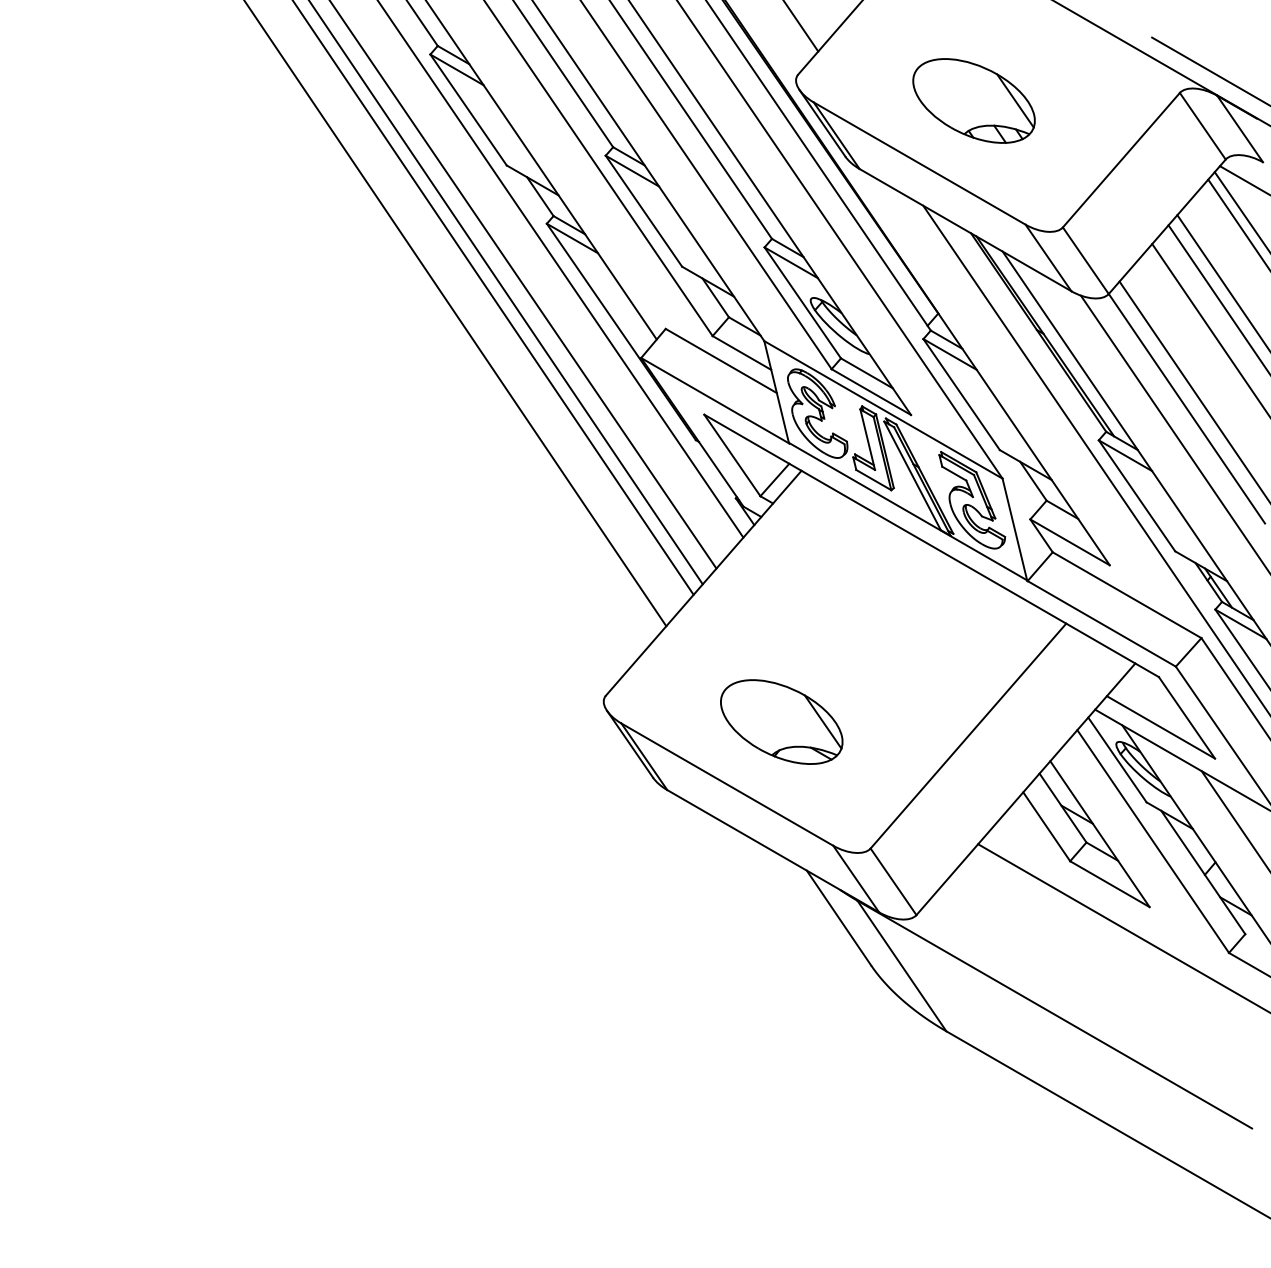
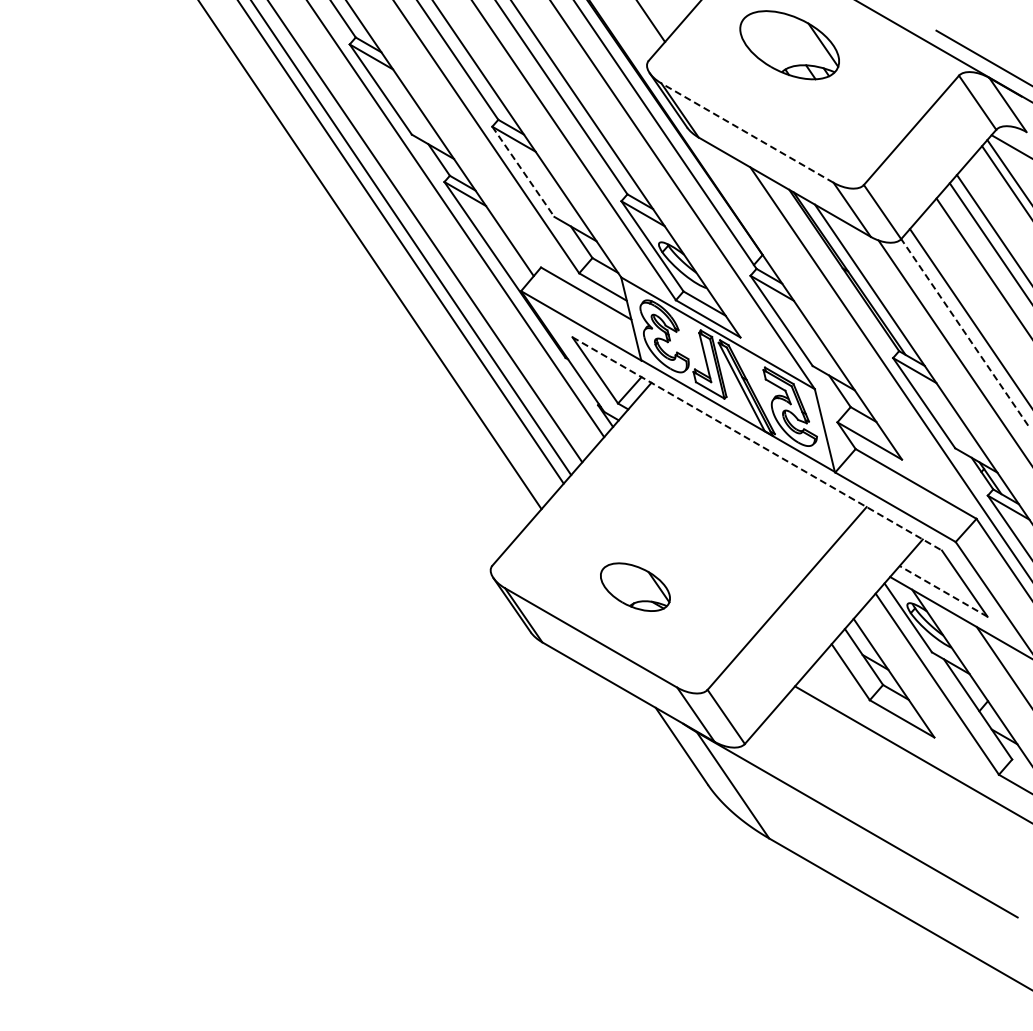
part: (973, 101) -> (789, 45), moved
line: (919, 162) -> (747, 132), solid -> dashed
line: (644, 210) -> (523, 171), solid -> dashed
line: (1186, 408) -> (964, 332), solid -> dashed
line: (931, 546) -> (757, 444), solid -> dashed
part: (781, 722) -> (635, 587), size x0.7
line: (1160, 727) -> (943, 591), solid -> dashed

